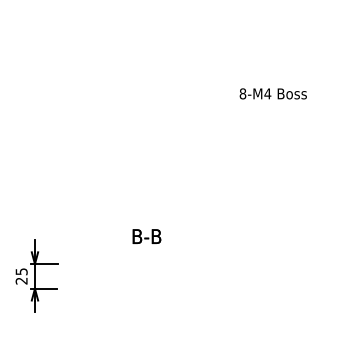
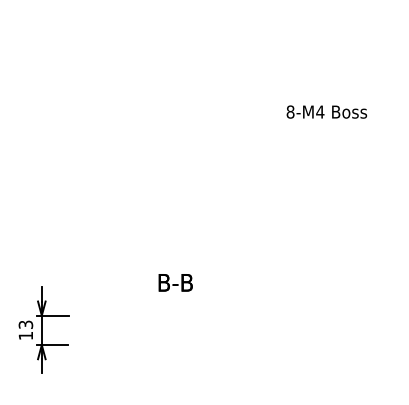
text: (21, 276) -> (25, 330), 25 -> 13

